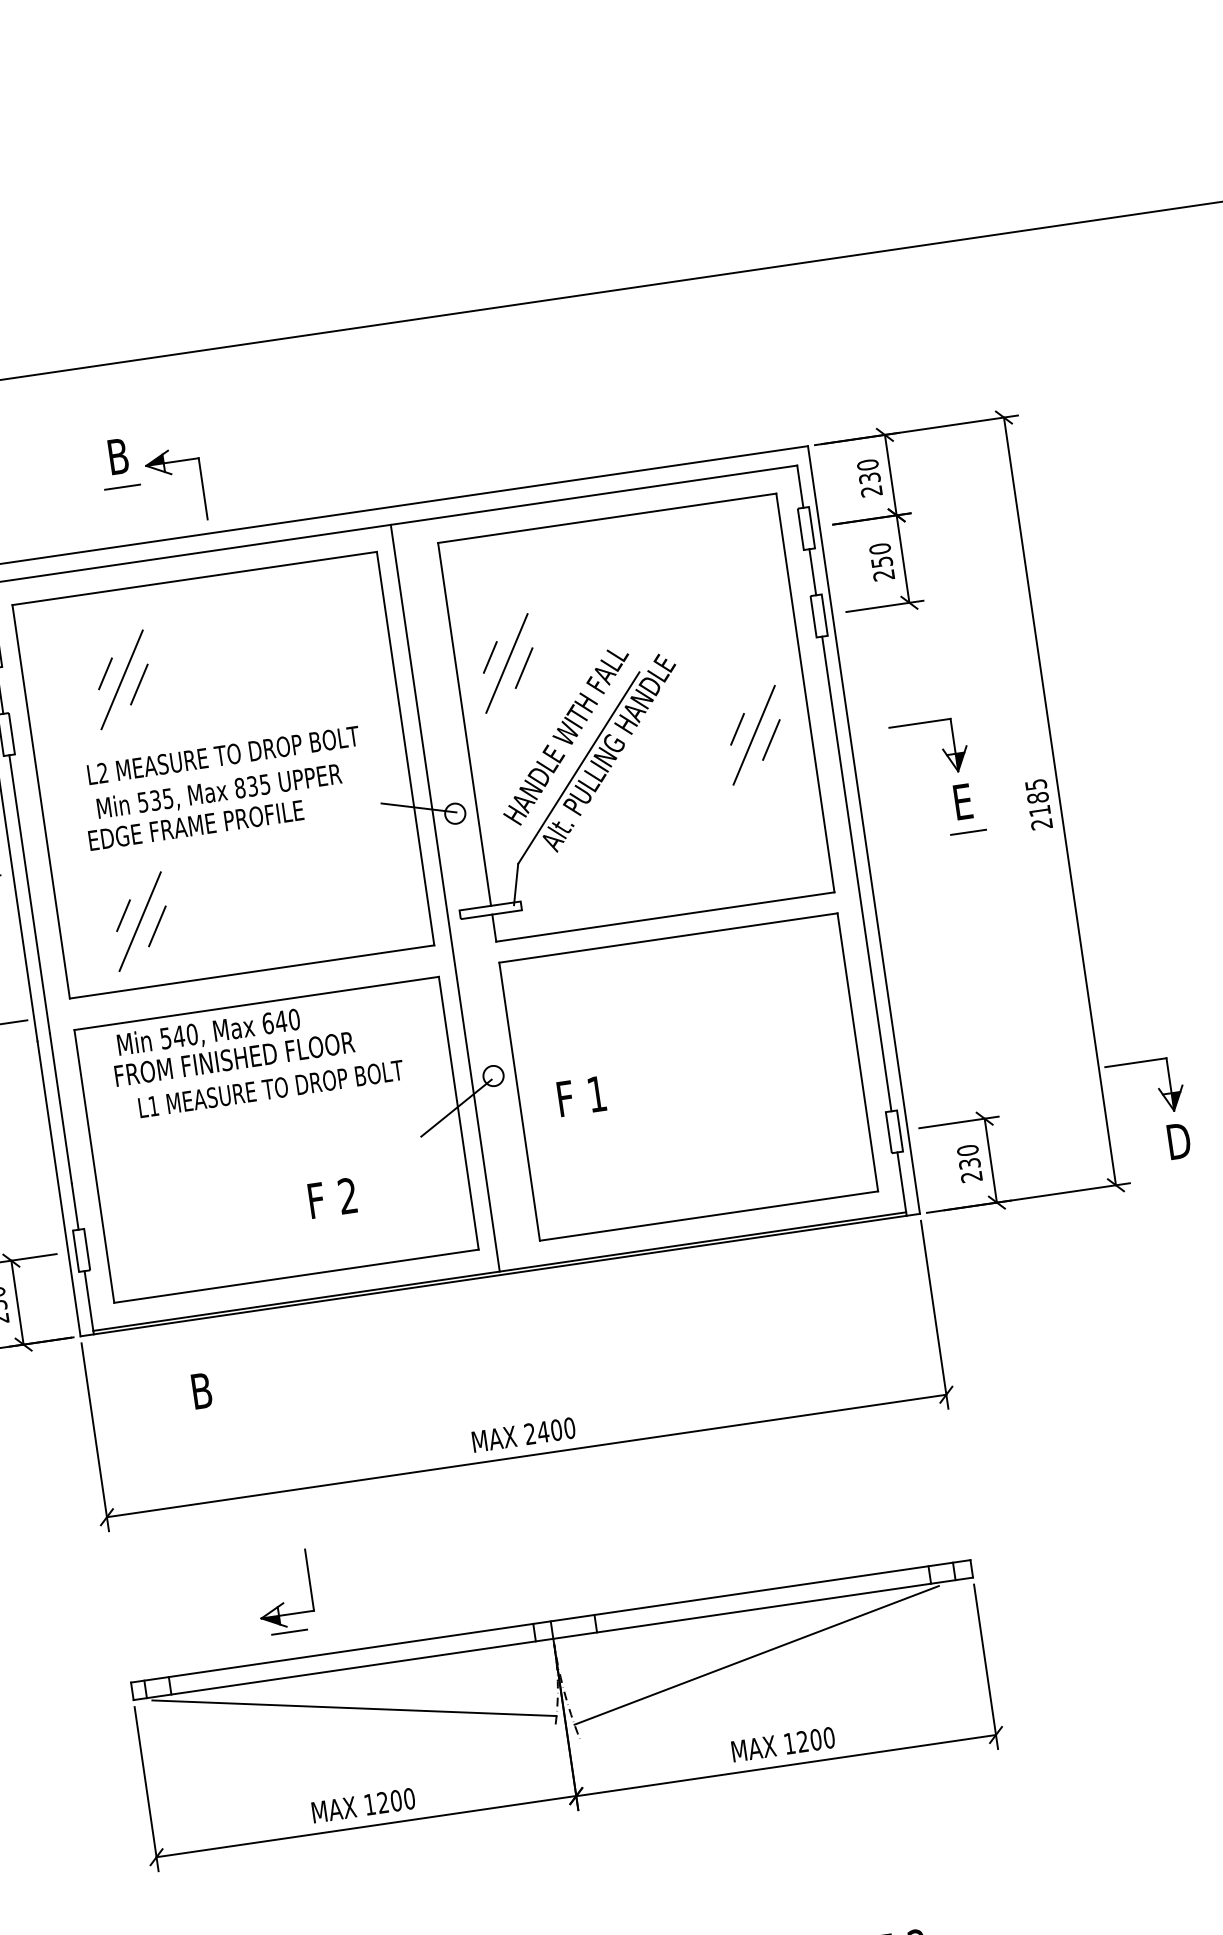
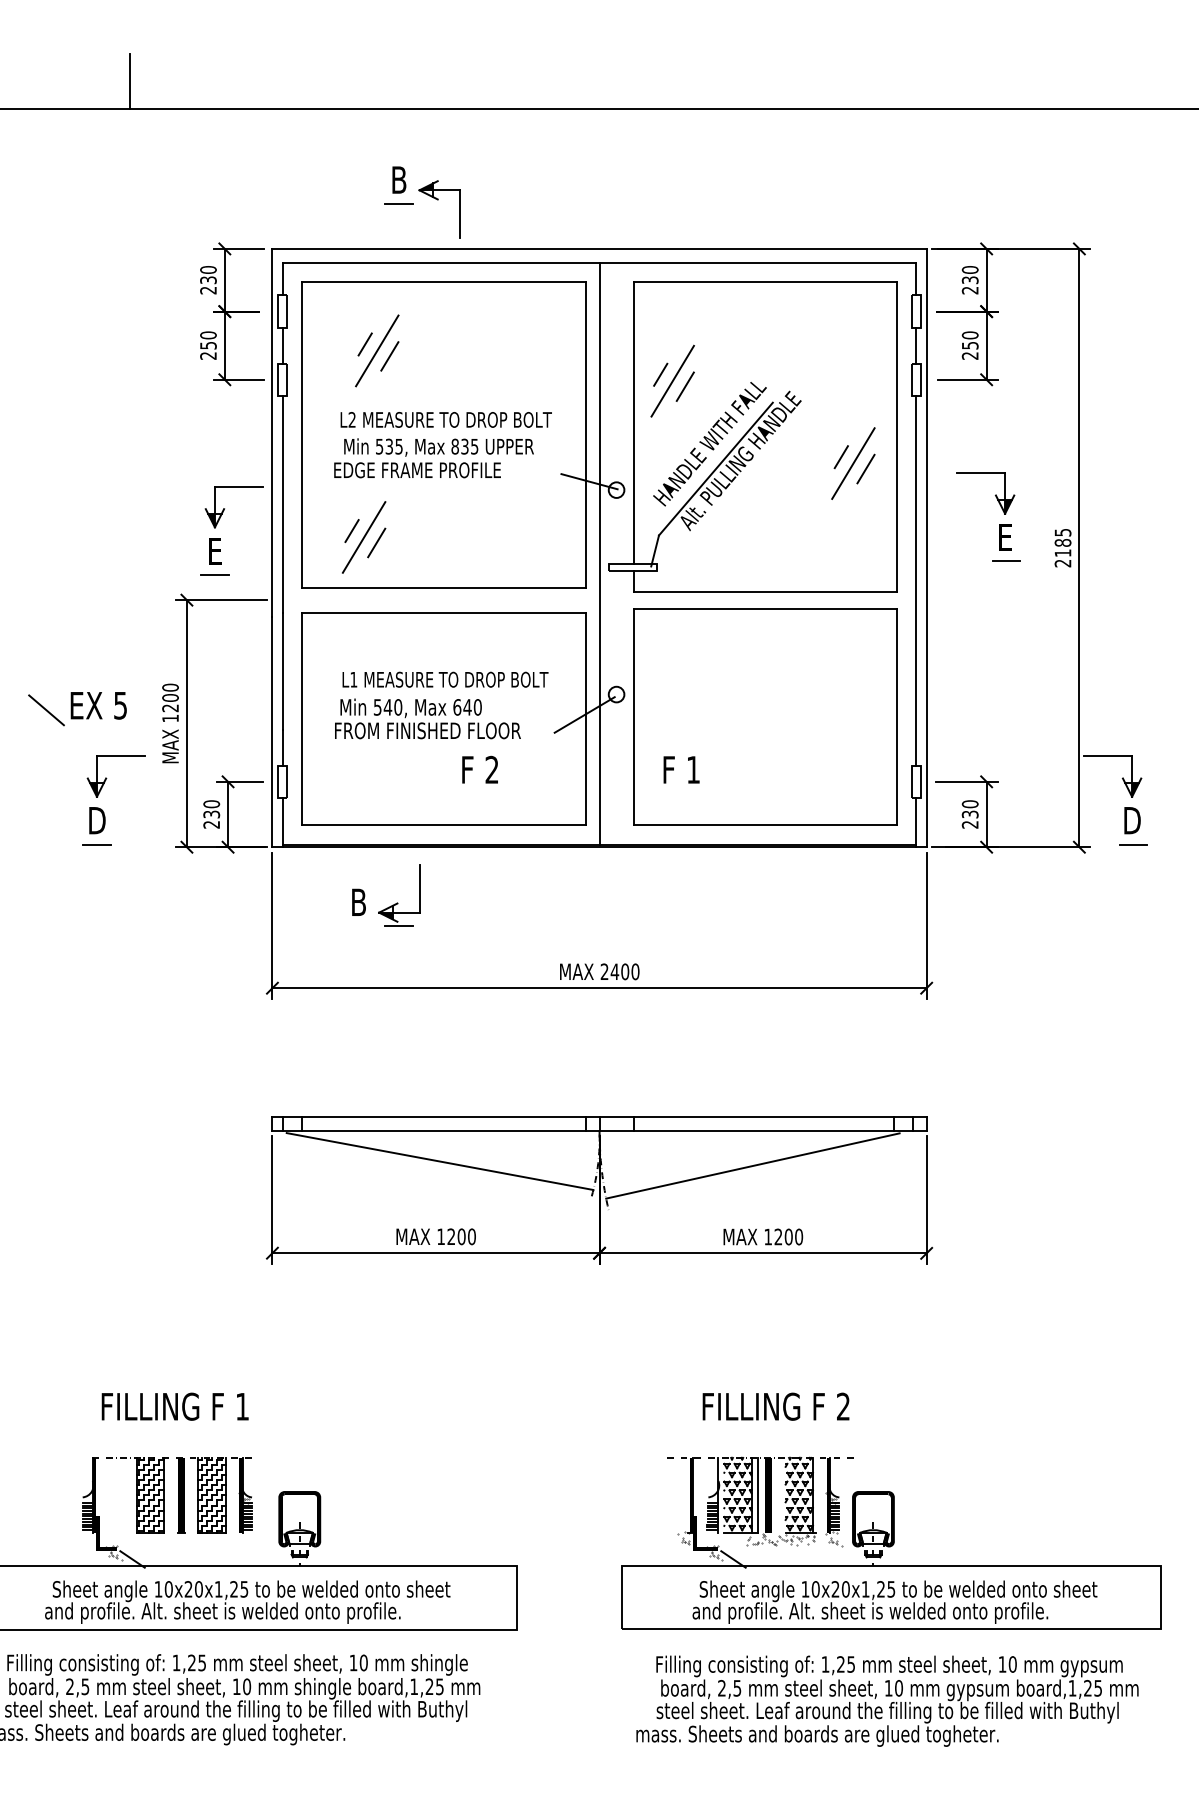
text: (231, 1043) -> (427, 718), moved
text: (581, 1095) -> (681, 769), moved
line: (1183, 1171) -> (1132, 844), added
part: (283, 1601) -> (397, 902), moved

